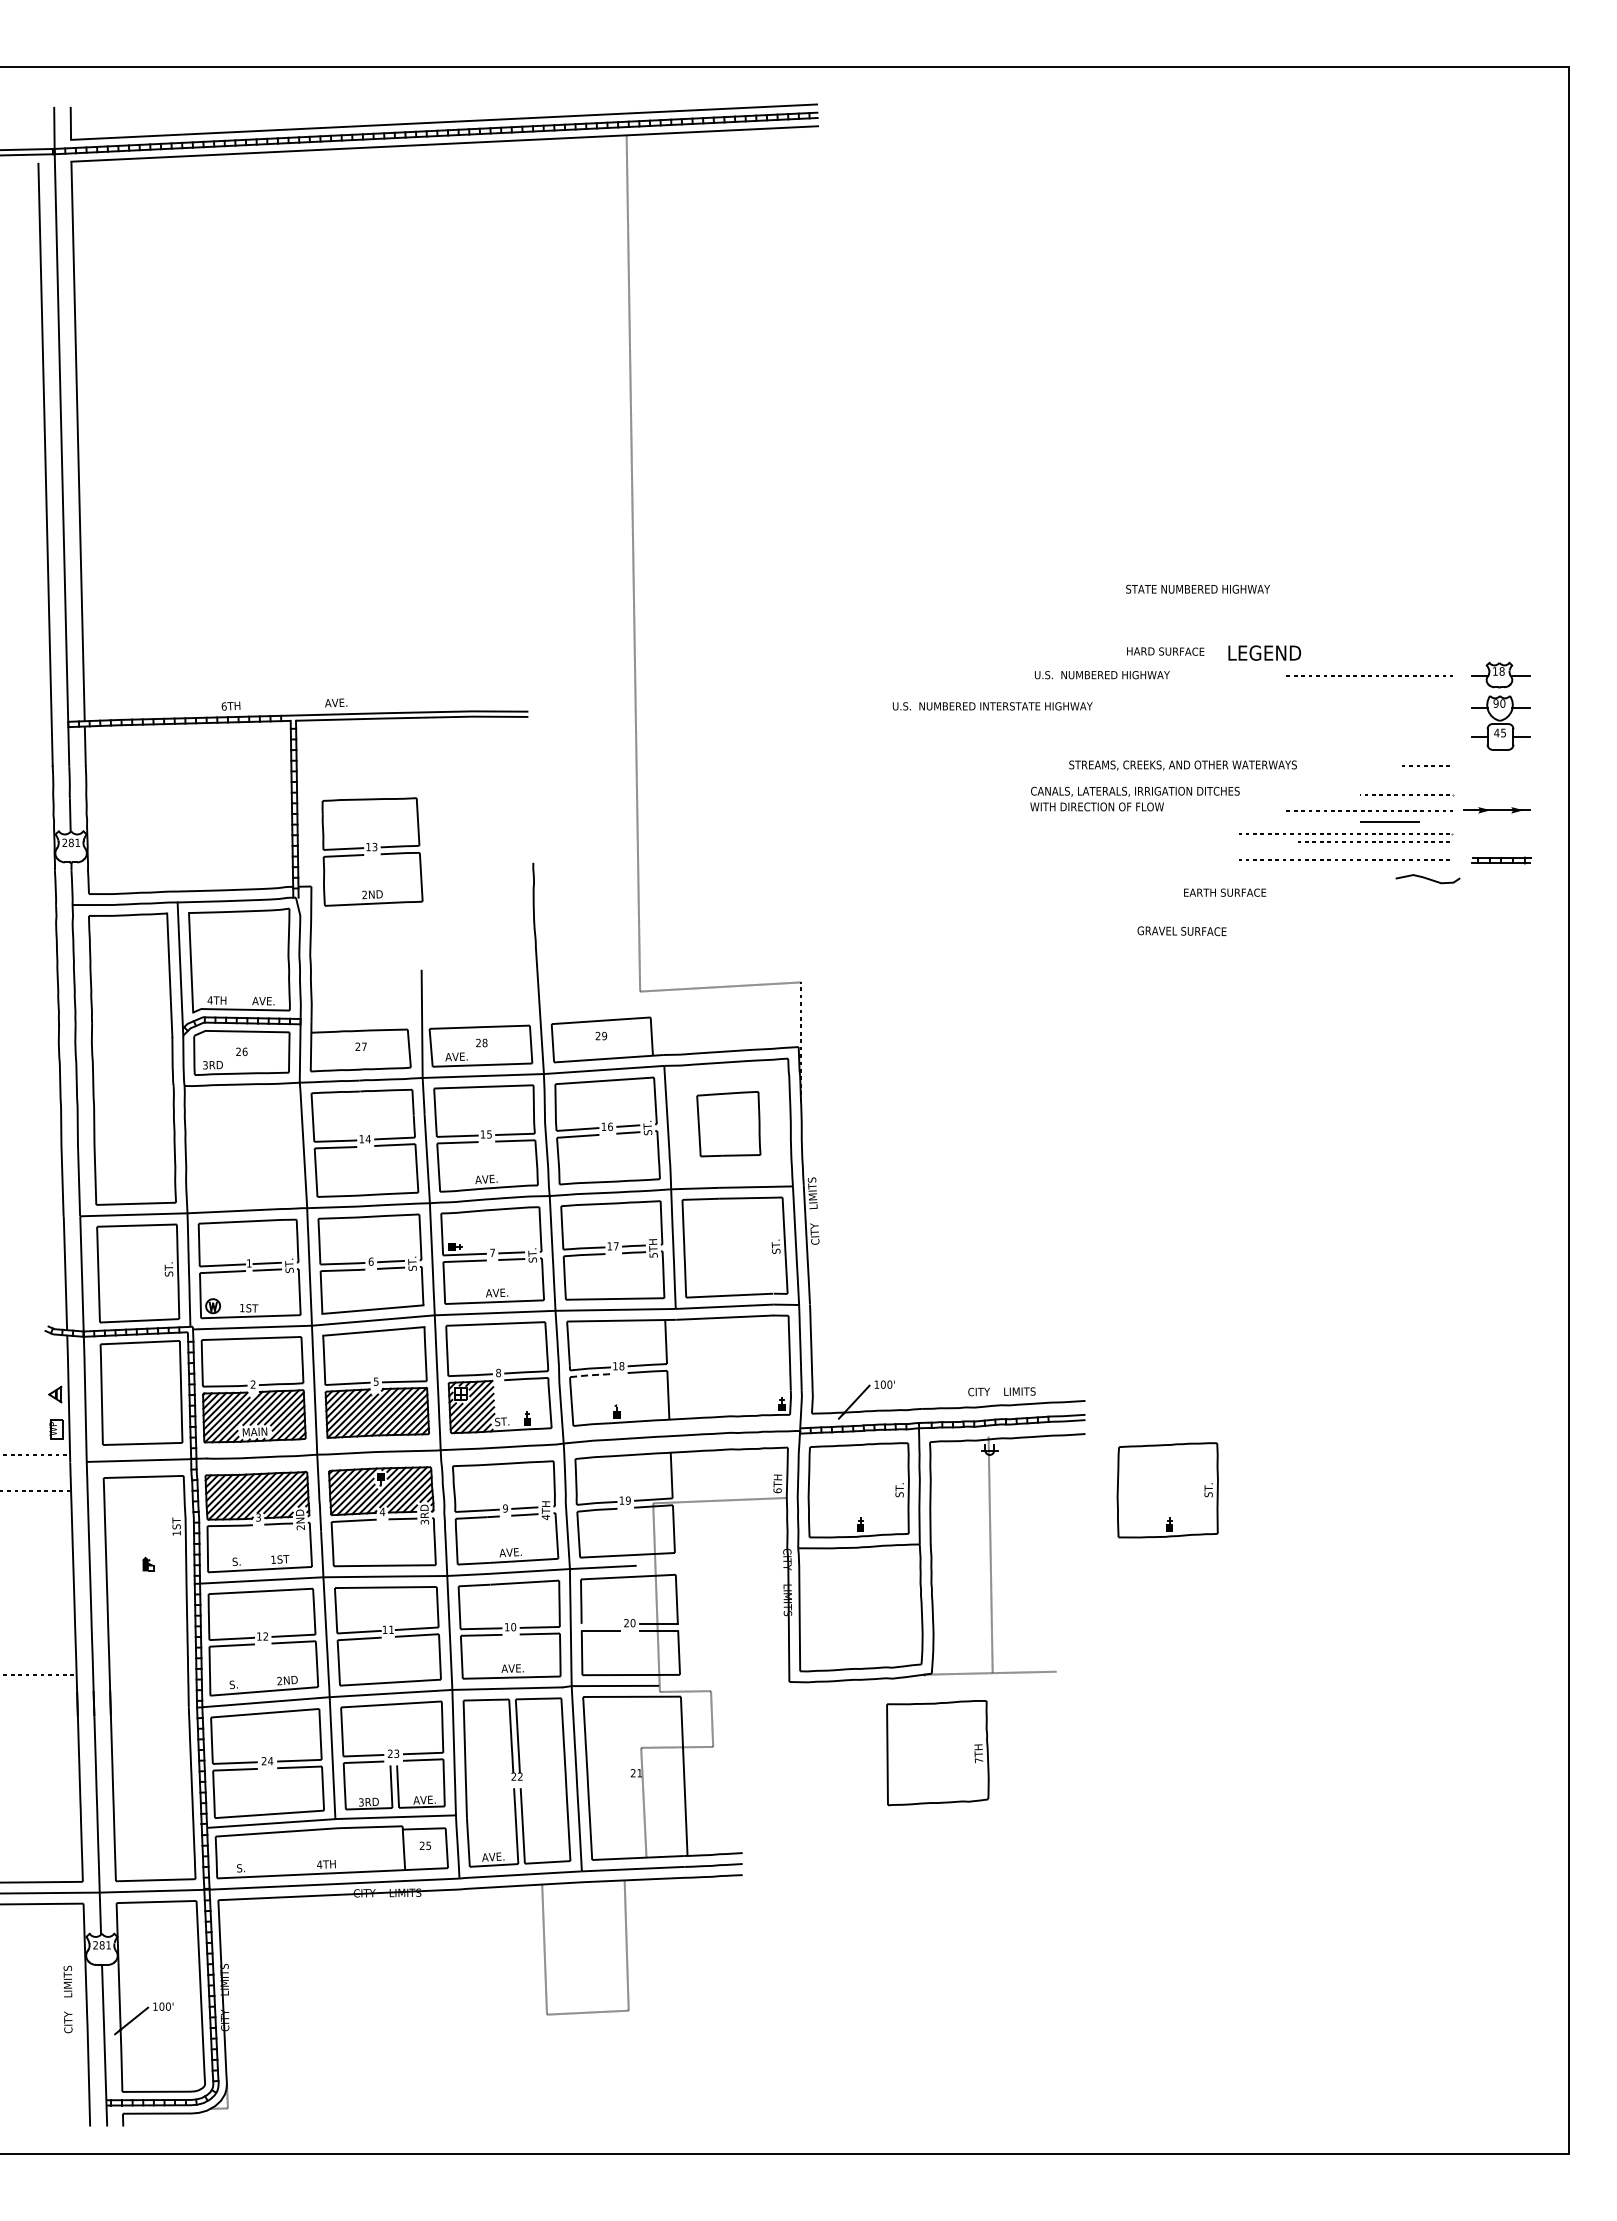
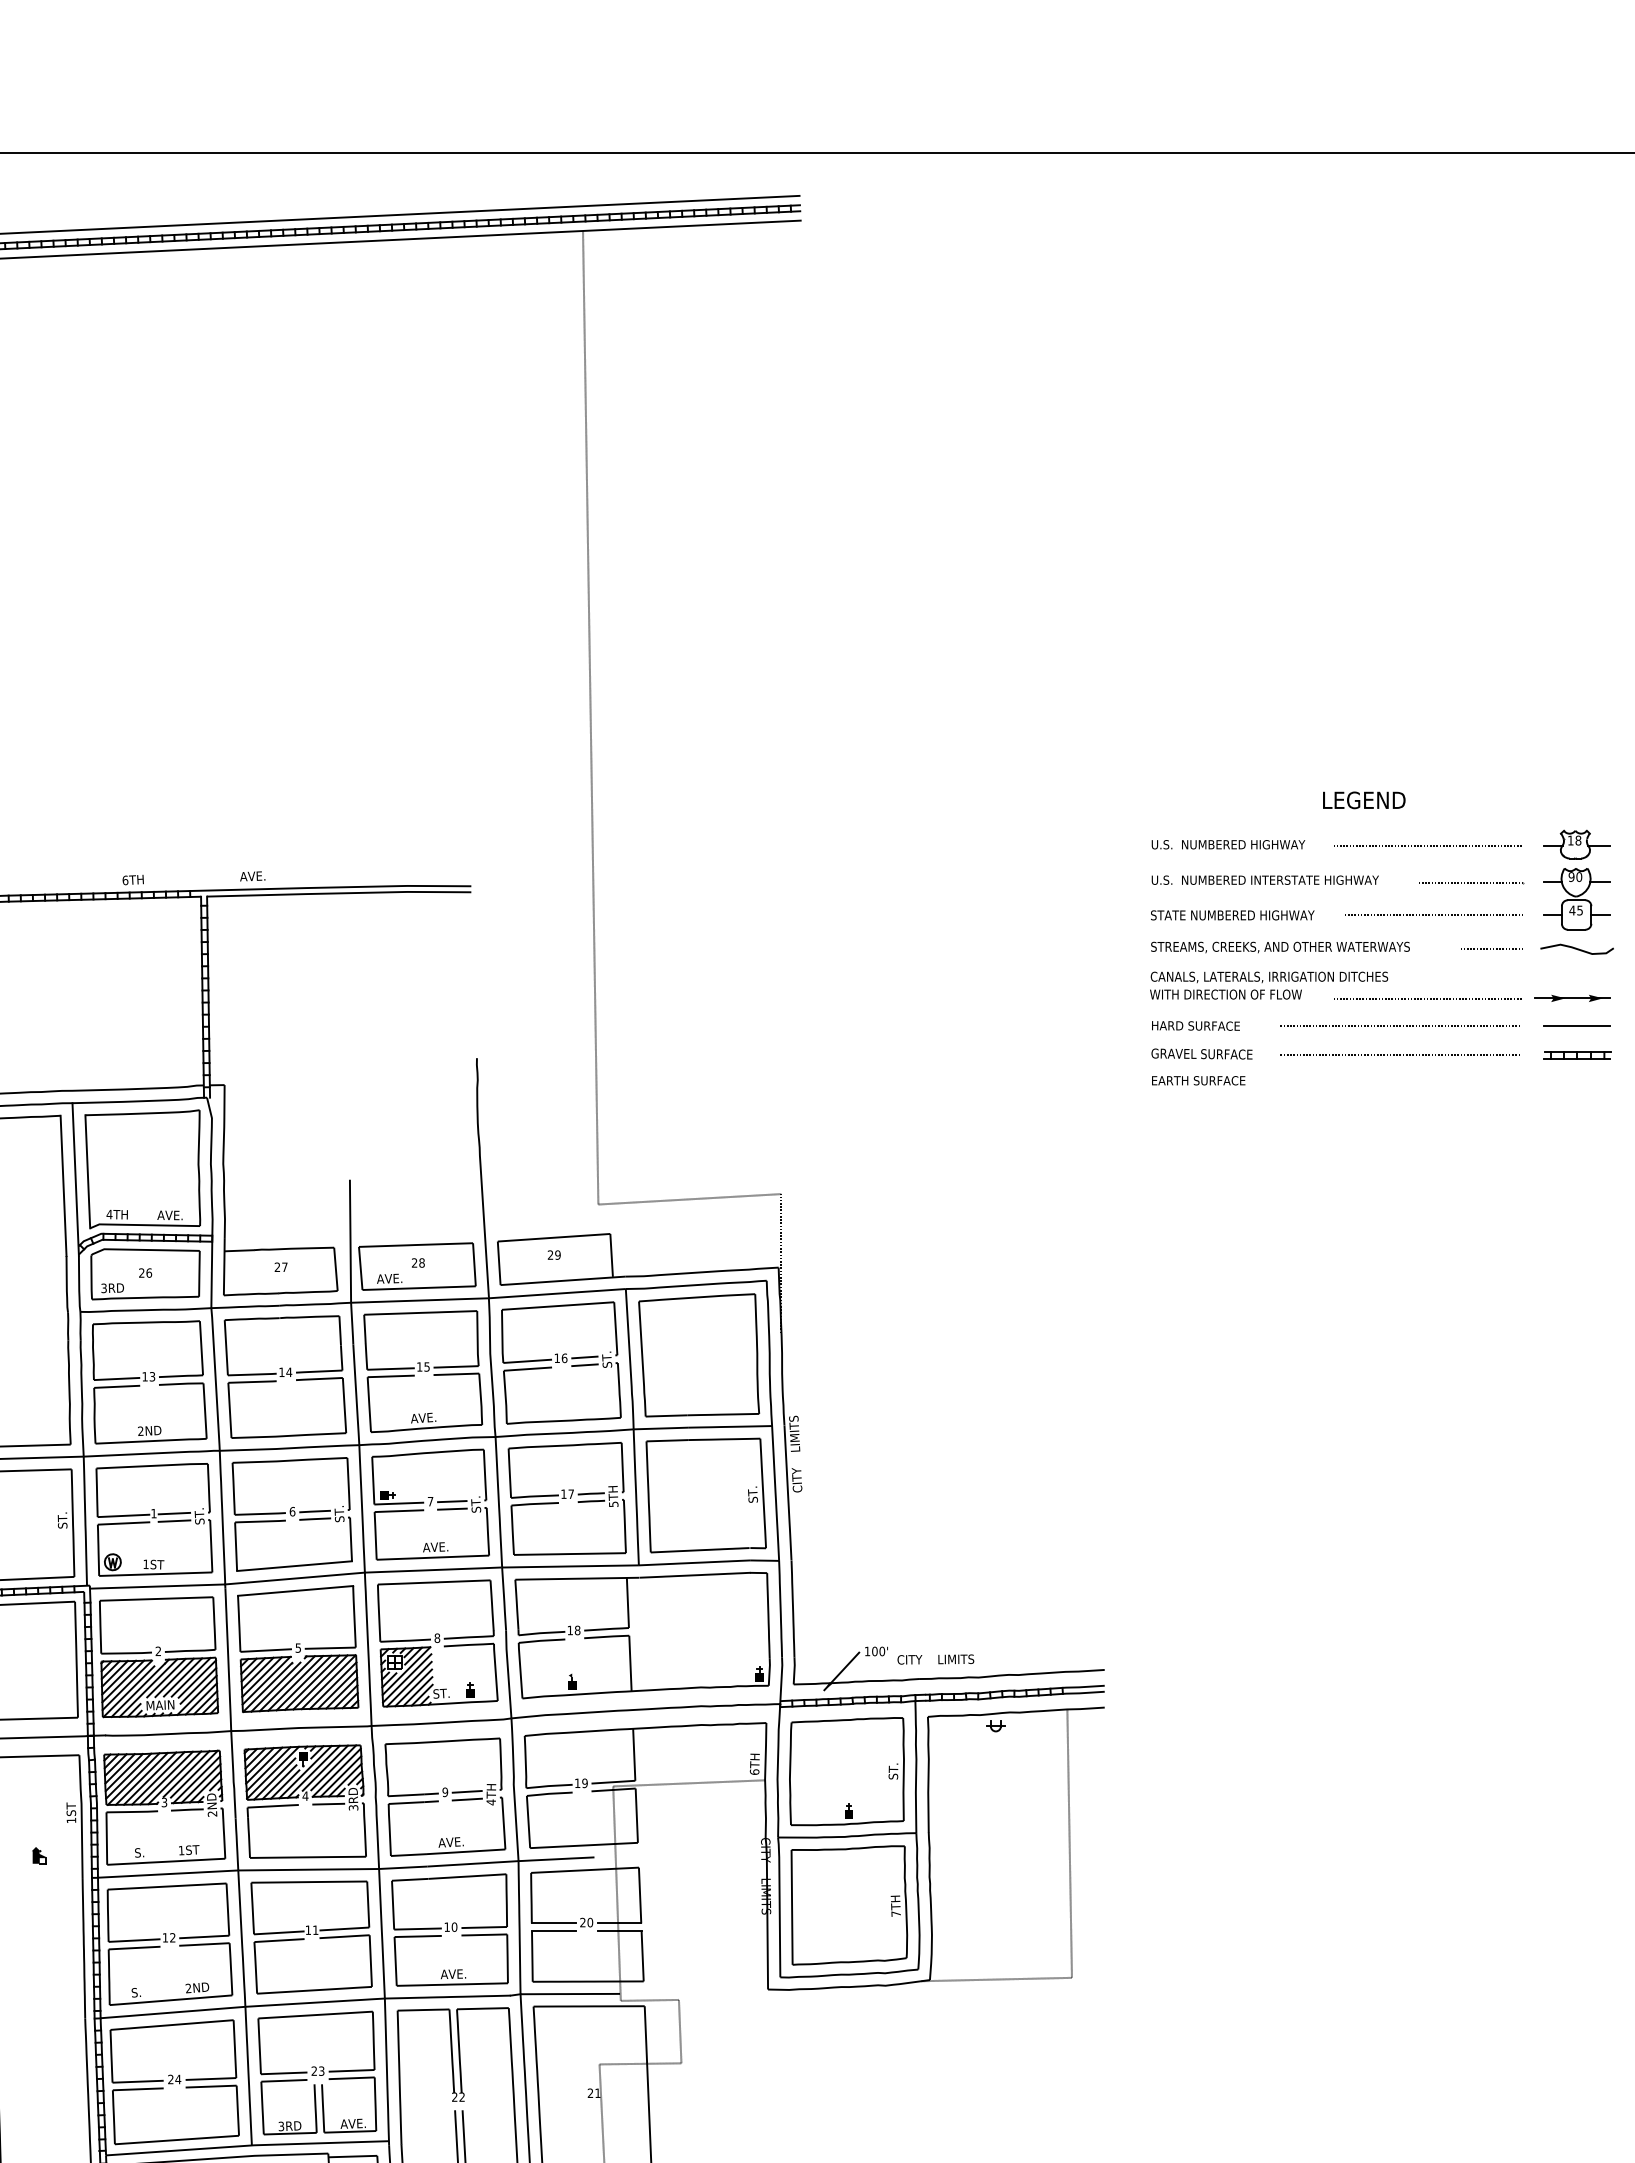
text: (1197, 588) -> (1232, 914), moved
text: (1165, 651) -> (1195, 1025), moved
text: (1264, 652) -> (1363, 799), moved
text: (1101, 675) -> (1227, 845), moved
text: (992, 706) -> (1265, 880), moved
text: (1182, 765) -> (1279, 947), moved
line: (1409, 795) -> (1473, 883), moved
text: (1134, 798) -> (1268, 984), moved
line: (1389, 821) -> (1576, 1025), moved
line: (1373, 841) -> (1432, 914), moved
part: (372, 851) -> (149, 1381), moved
curve: (1427, 879) -> (1576, 949), moved
text: (1225, 892) -> (1199, 1080), moved
text: (1181, 931) -> (1201, 1054), moved
part: (728, 1123) -> (698, 1354), size x1.67
line: (590, 1375) -> (541, 1641), dashed -> solid
text: (1001, 1391) -> (935, 1659), moved
part: (1167, 1490) -> (1197, 1771), removed
line: (990, 1554) -> (1069, 1843), moved
line: (600, 1623) -> (553, 1923), added
part: (937, 1753) -> (848, 1905), moved

